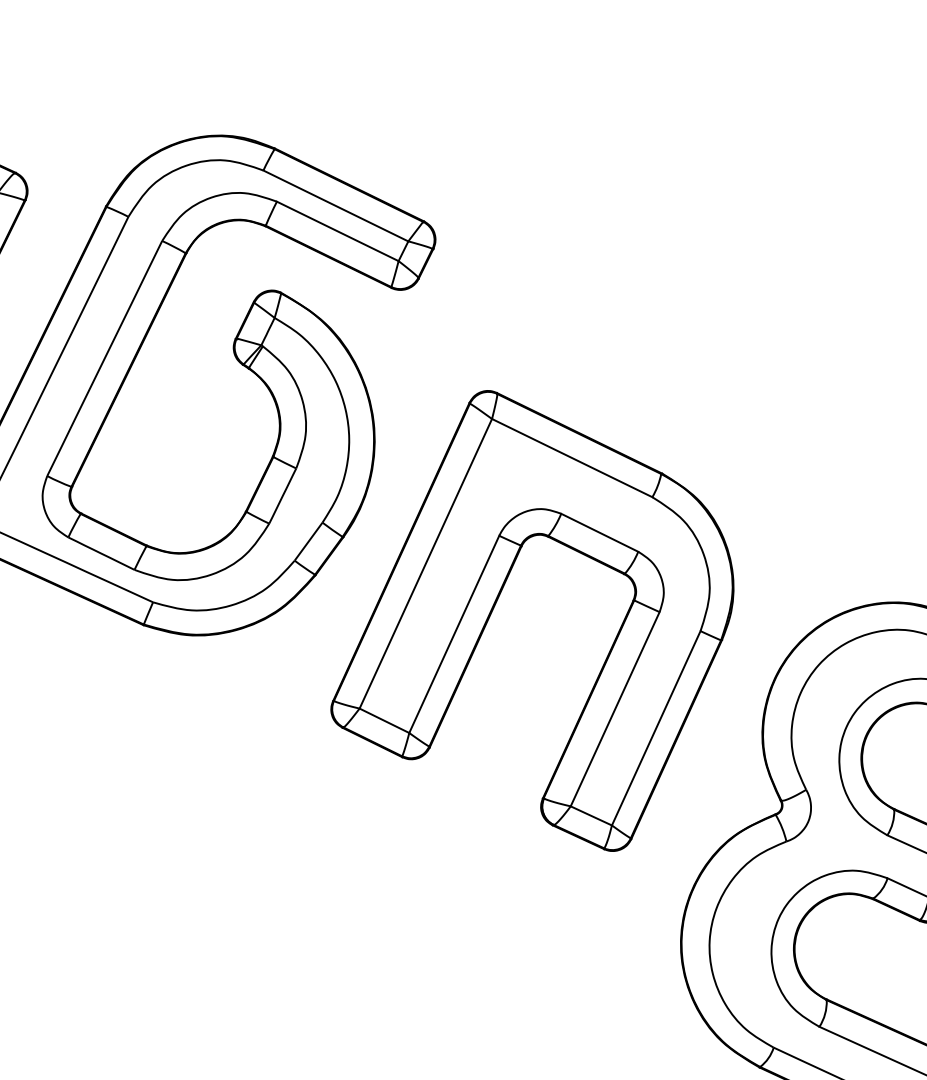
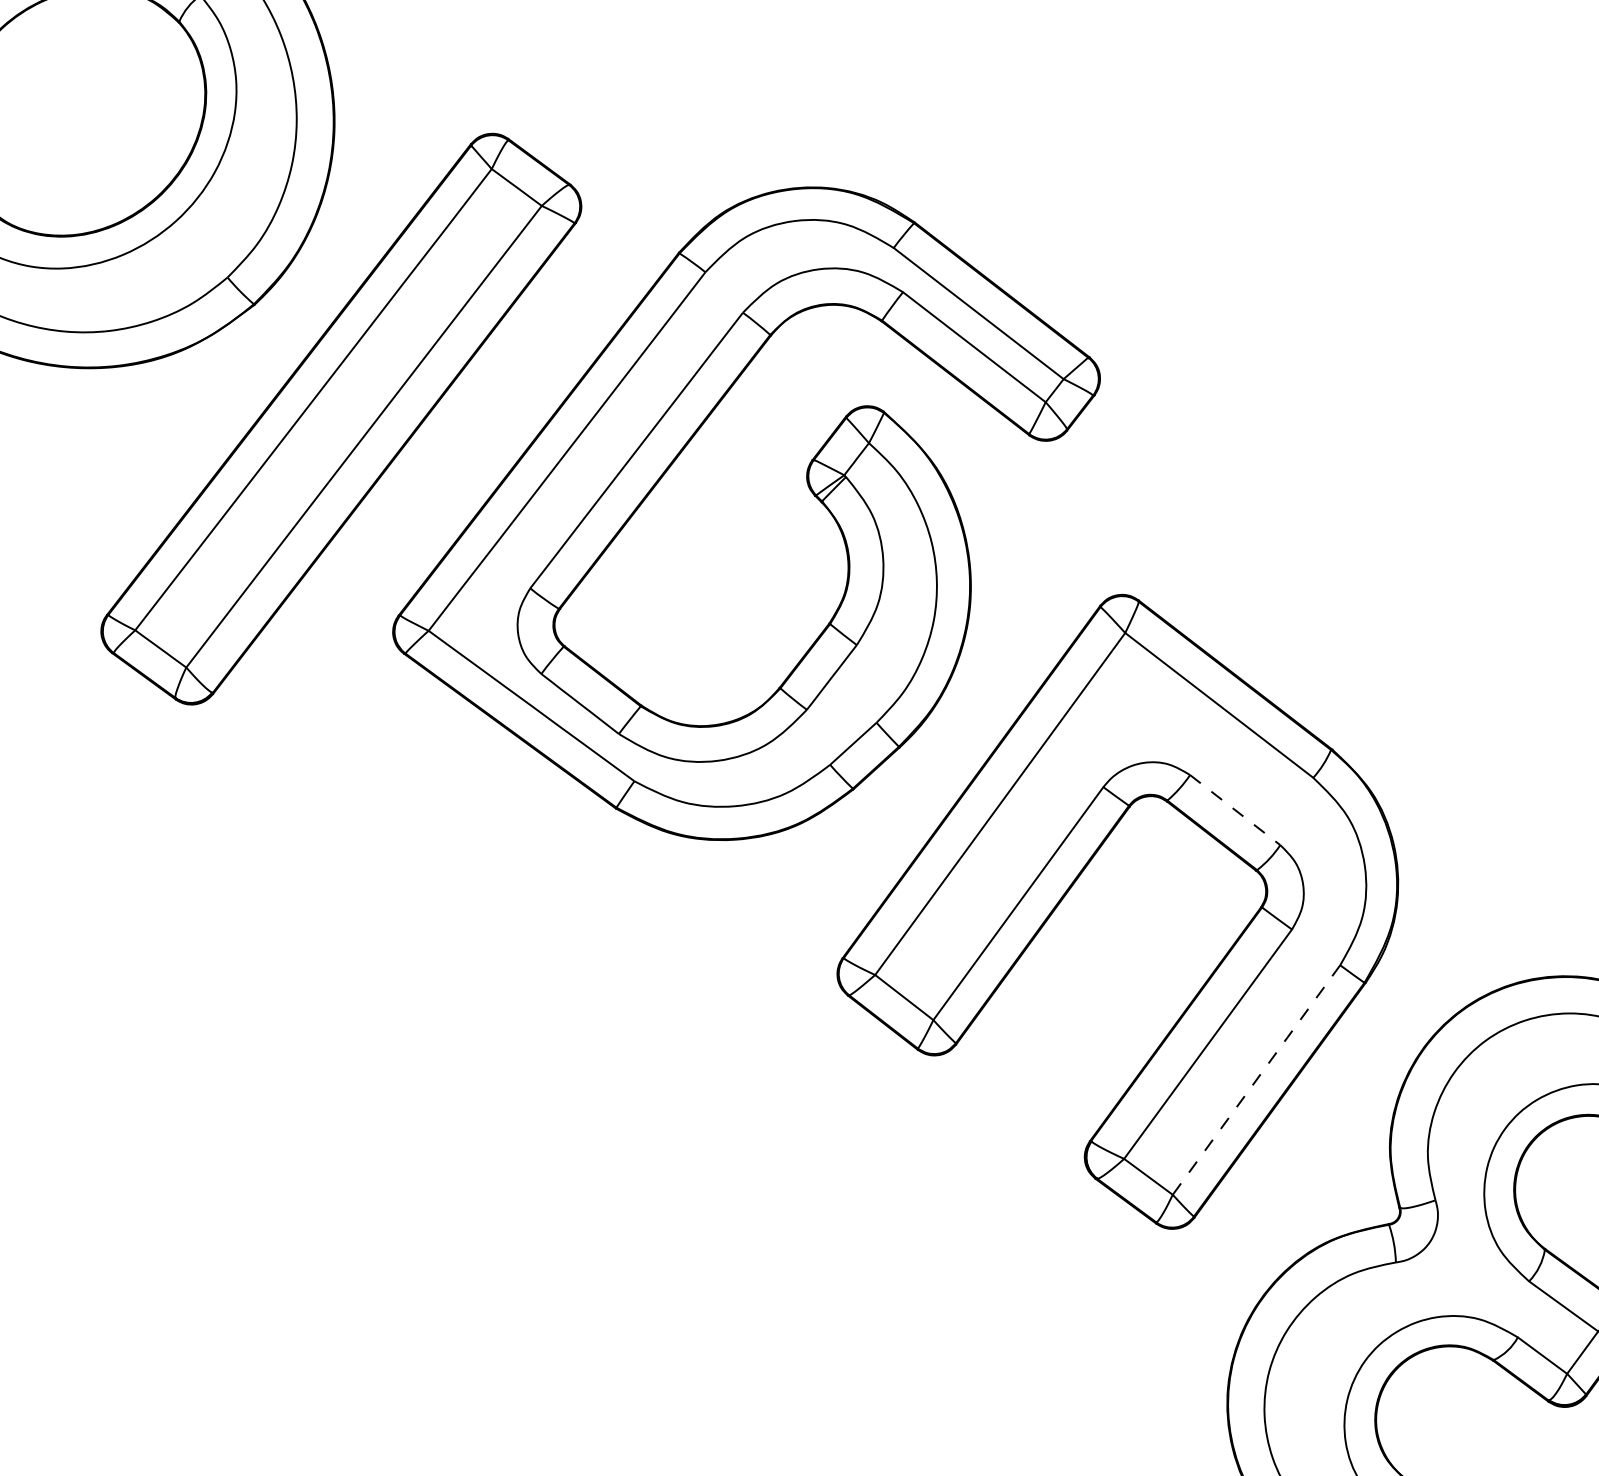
line: (600, 533) -> (1235, 810), solid -> dashed
line: (656, 728) -> (1256, 1080), solid -> dashed

